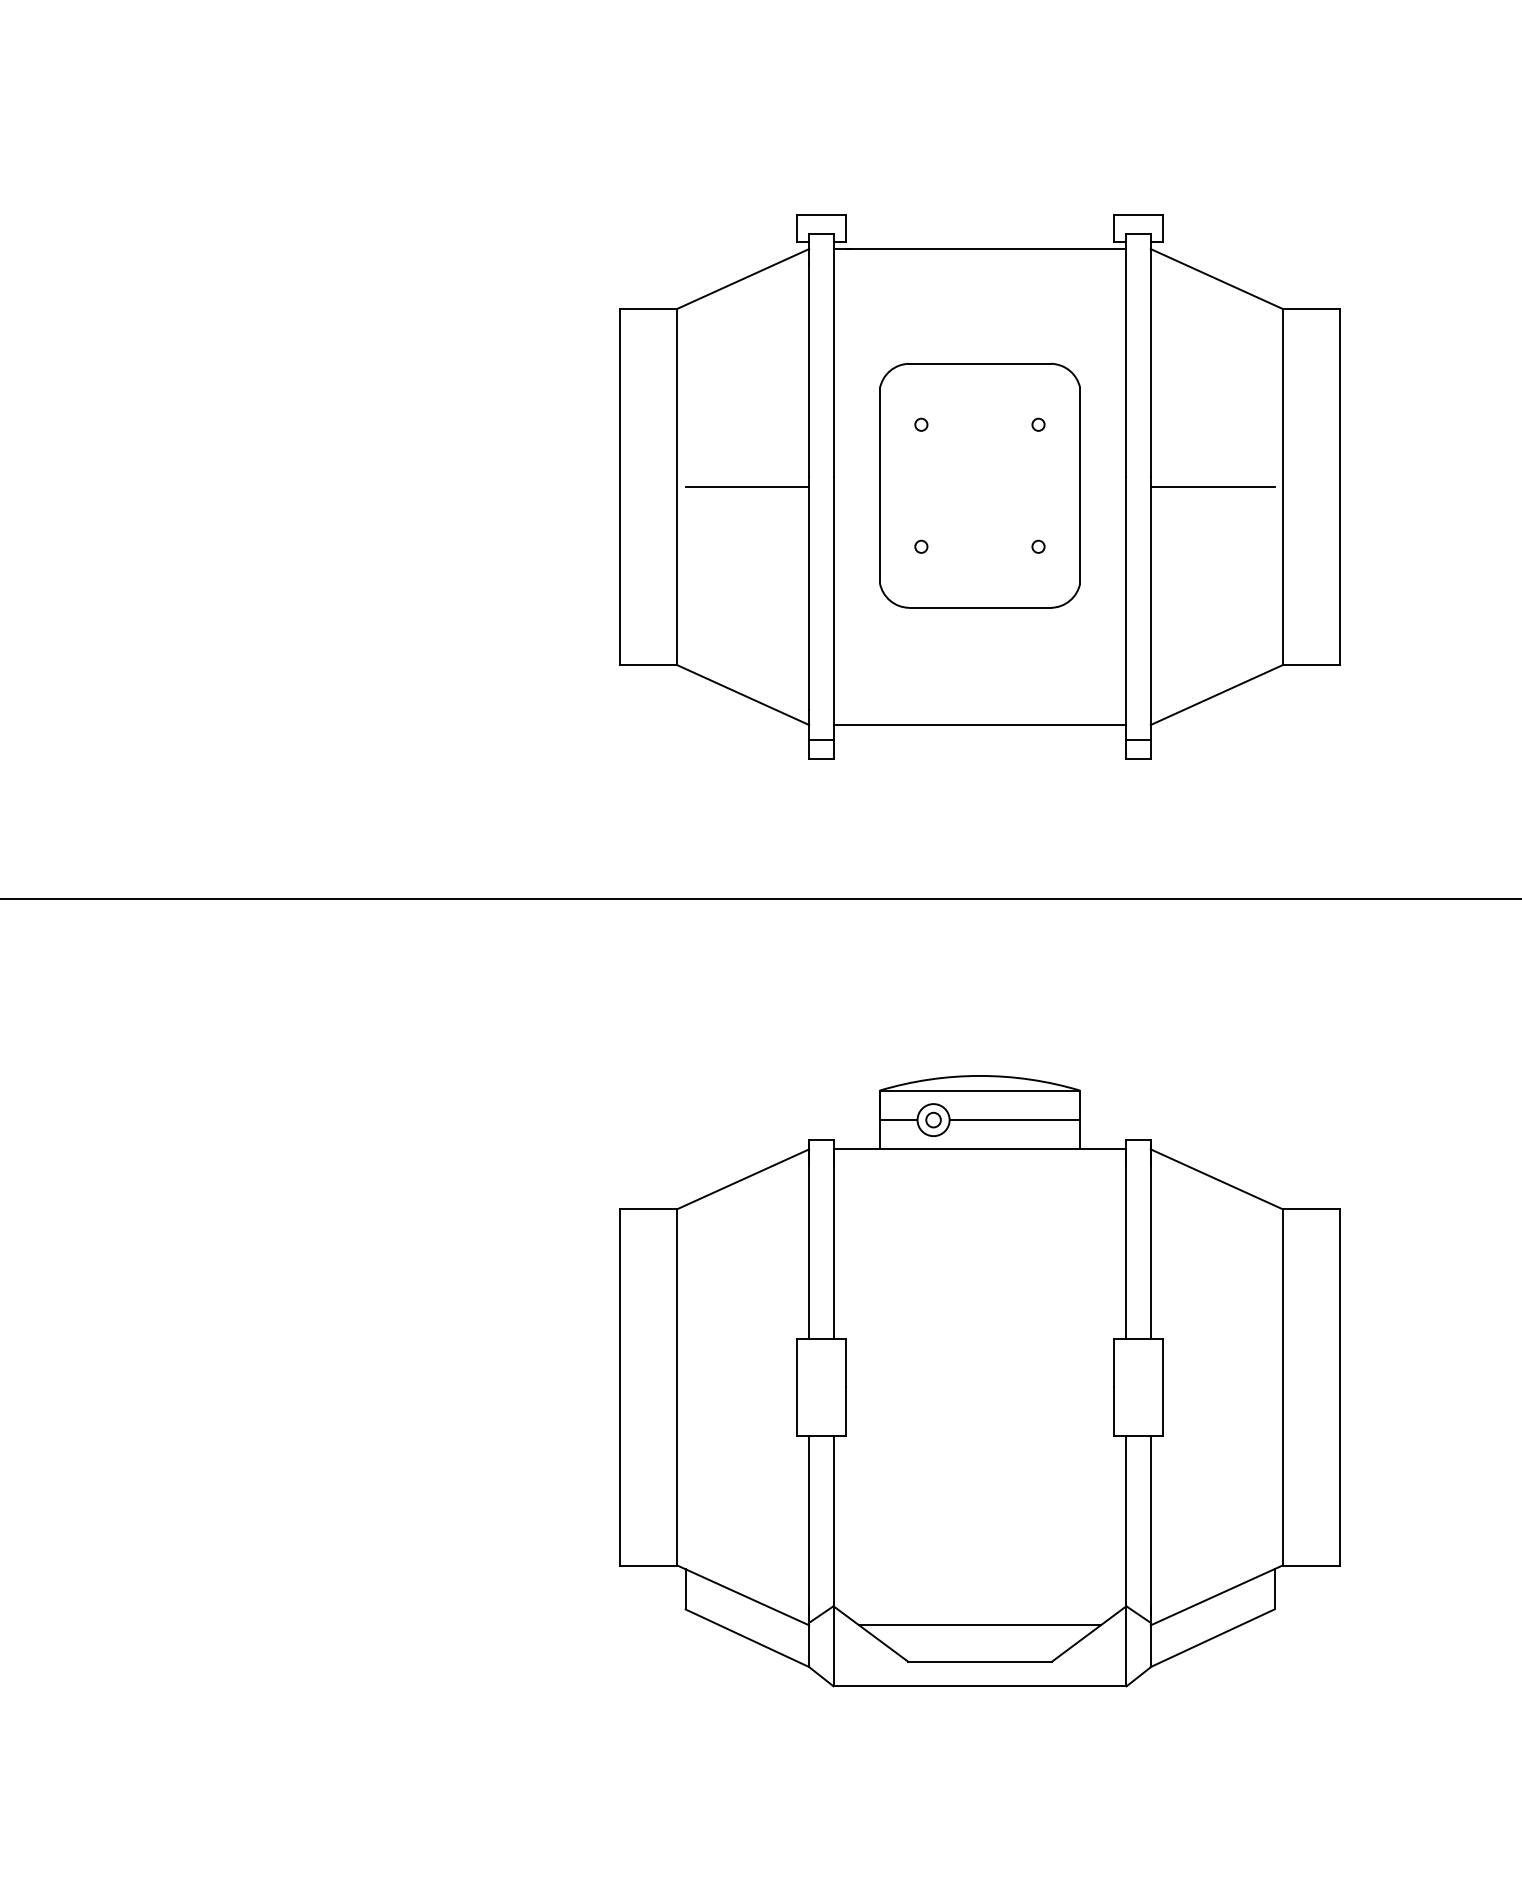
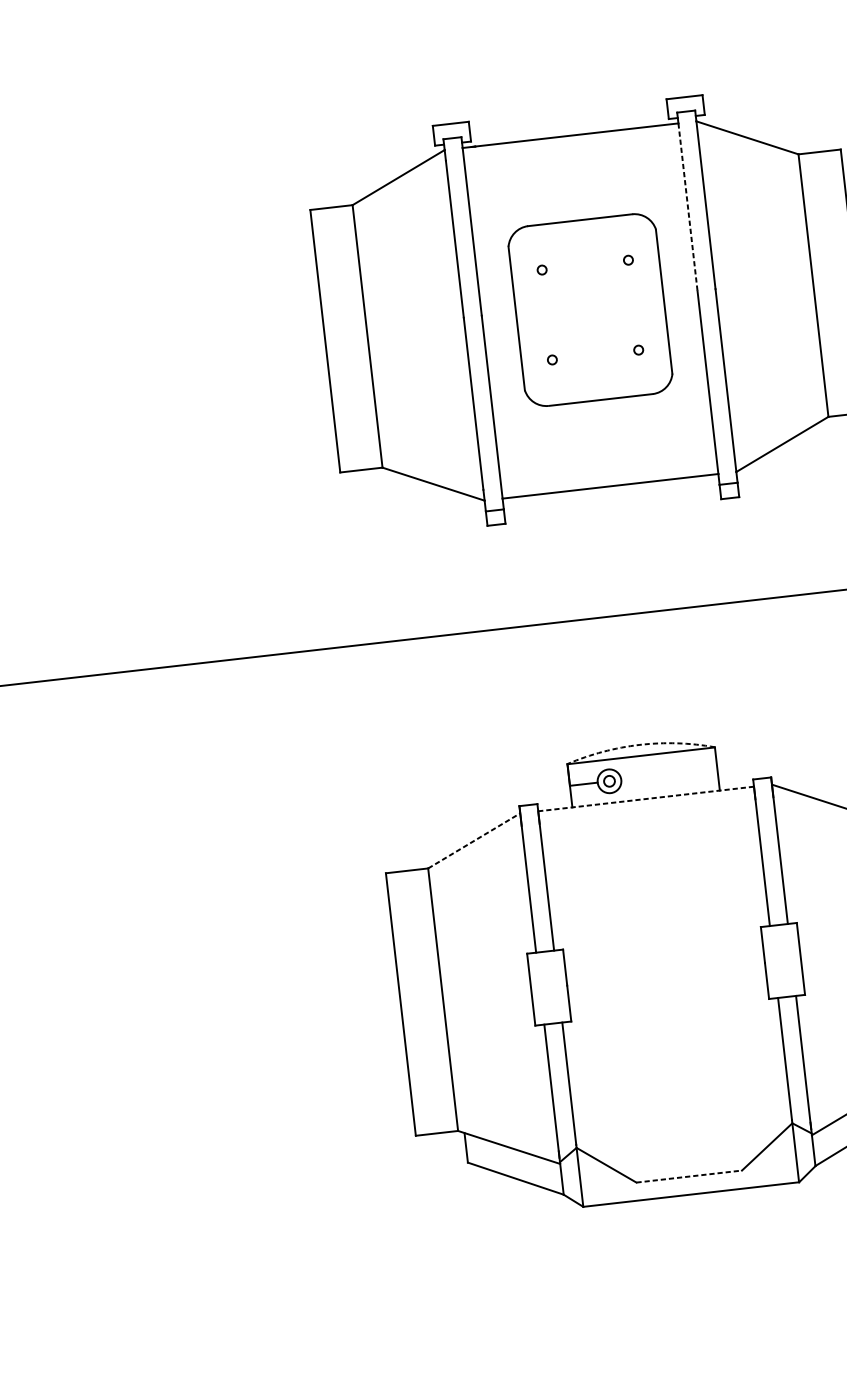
line: (1126, 362) -> (688, 206), solid -> dashed
line: (747, 487) -> (419, 330), removed
line: (1212, 487) -> (761, 291), removed
arc: (979, 1075) -> (639, 744), solid -> dashed
line: (1014, 1120) -> (669, 774), removed
line: (979, 1149) -> (645, 799), solid -> dashed
line: (743, 1179) -> (474, 841), solid -> dashed
line: (980, 1625) -> (686, 1149), removed
line: (980, 1661) -> (689, 1176), solid -> dashed

